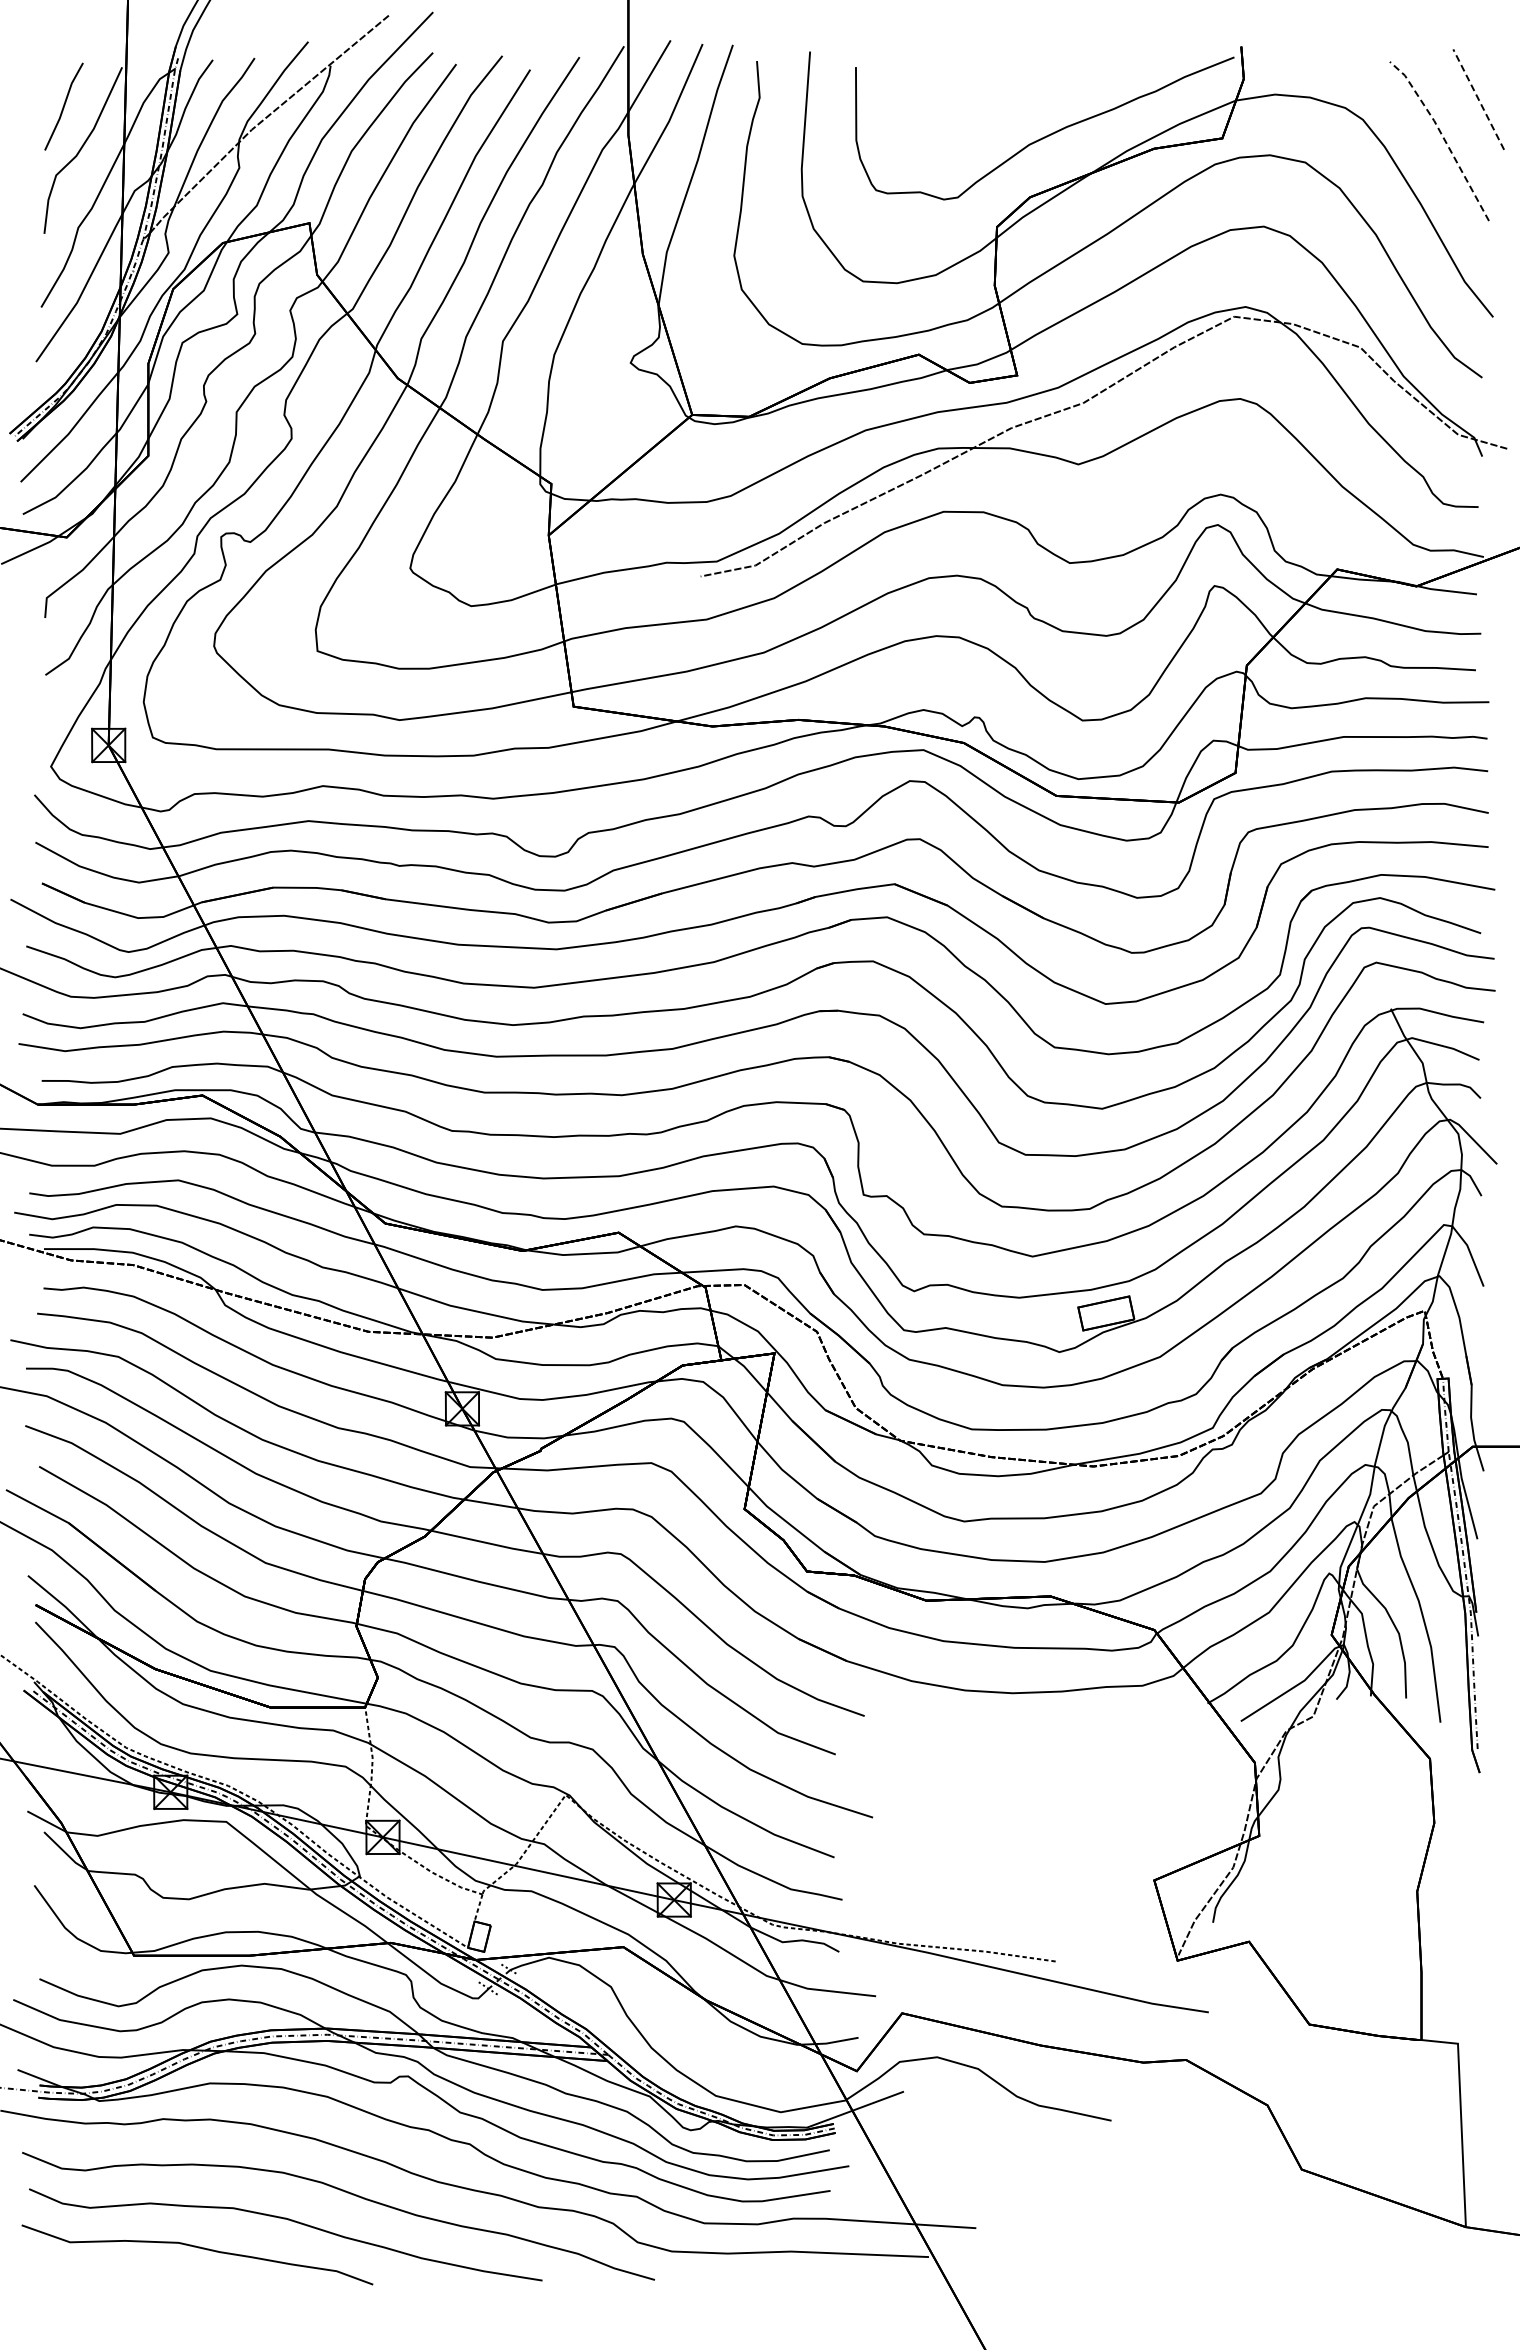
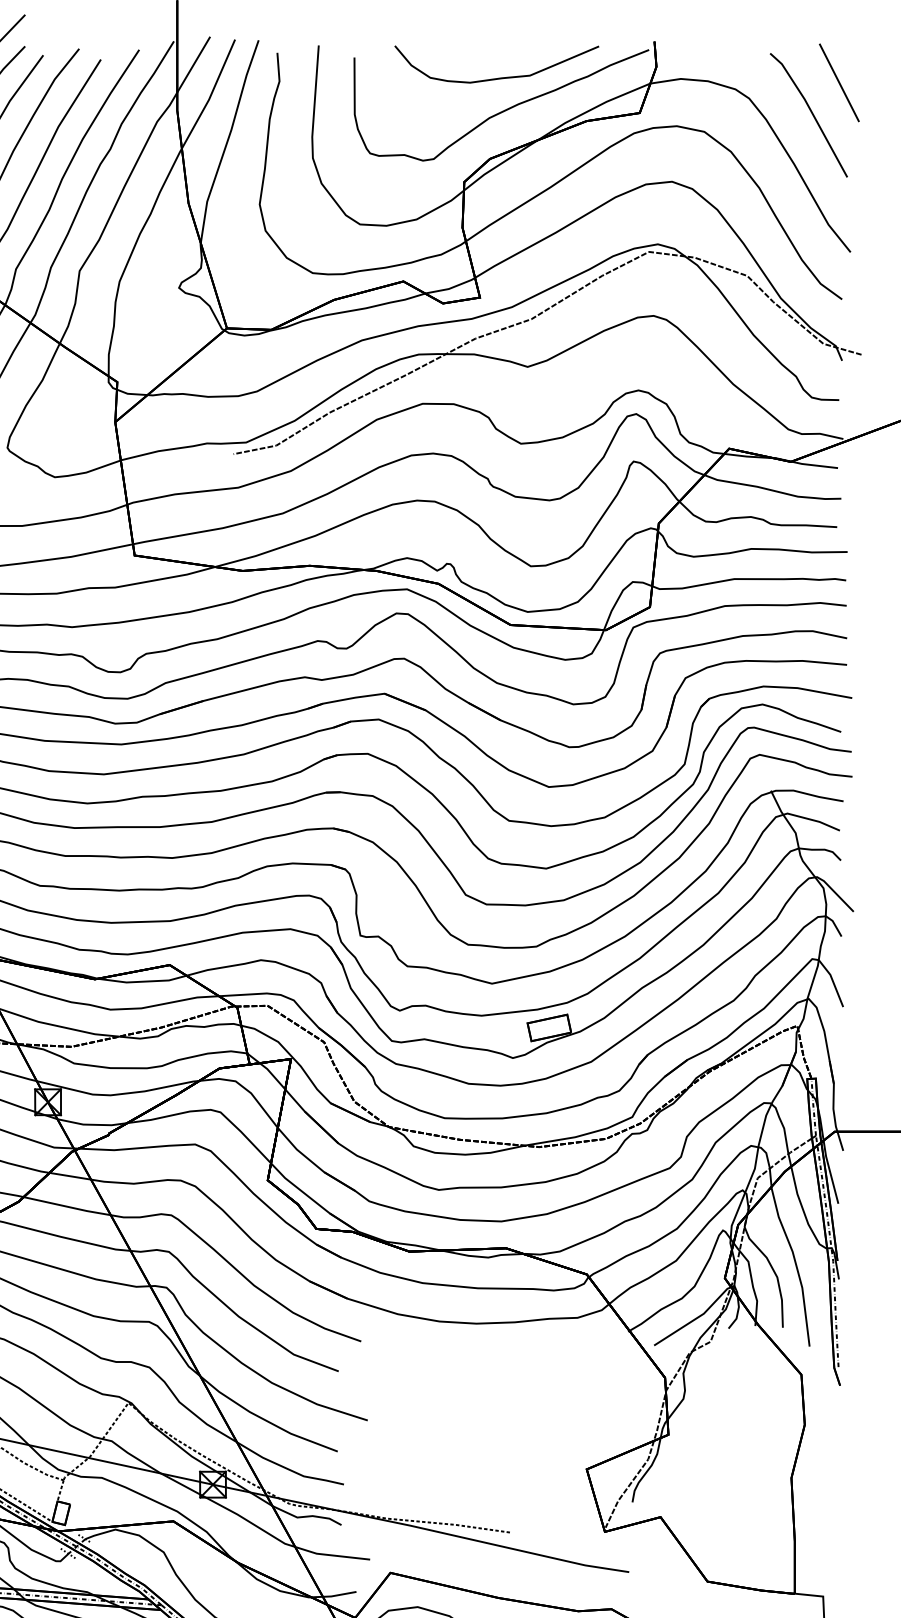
curve: (1038, 93) -> (496, 78), added
line: (1478, 99) -> (839, 82), dashed -> solid
line: (1443, 137) -> (811, 112), dashed -> solid

